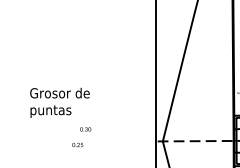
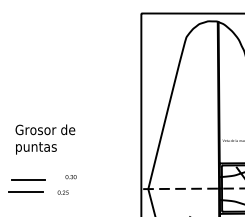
text: (60, 102) -> (45, 139), moved
line: (43, 131) -> (28, 179), added
line: (40, 144) -> (25, 192), added

